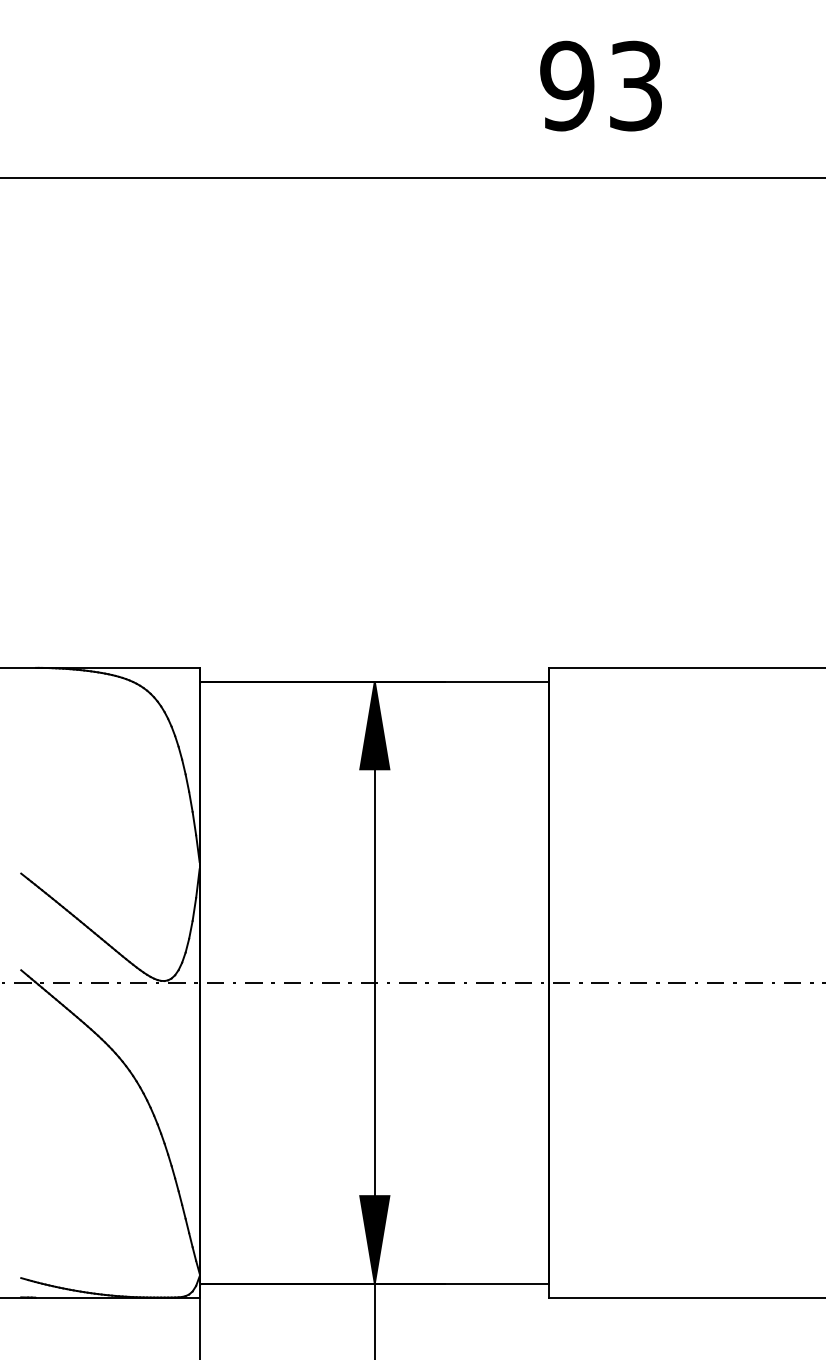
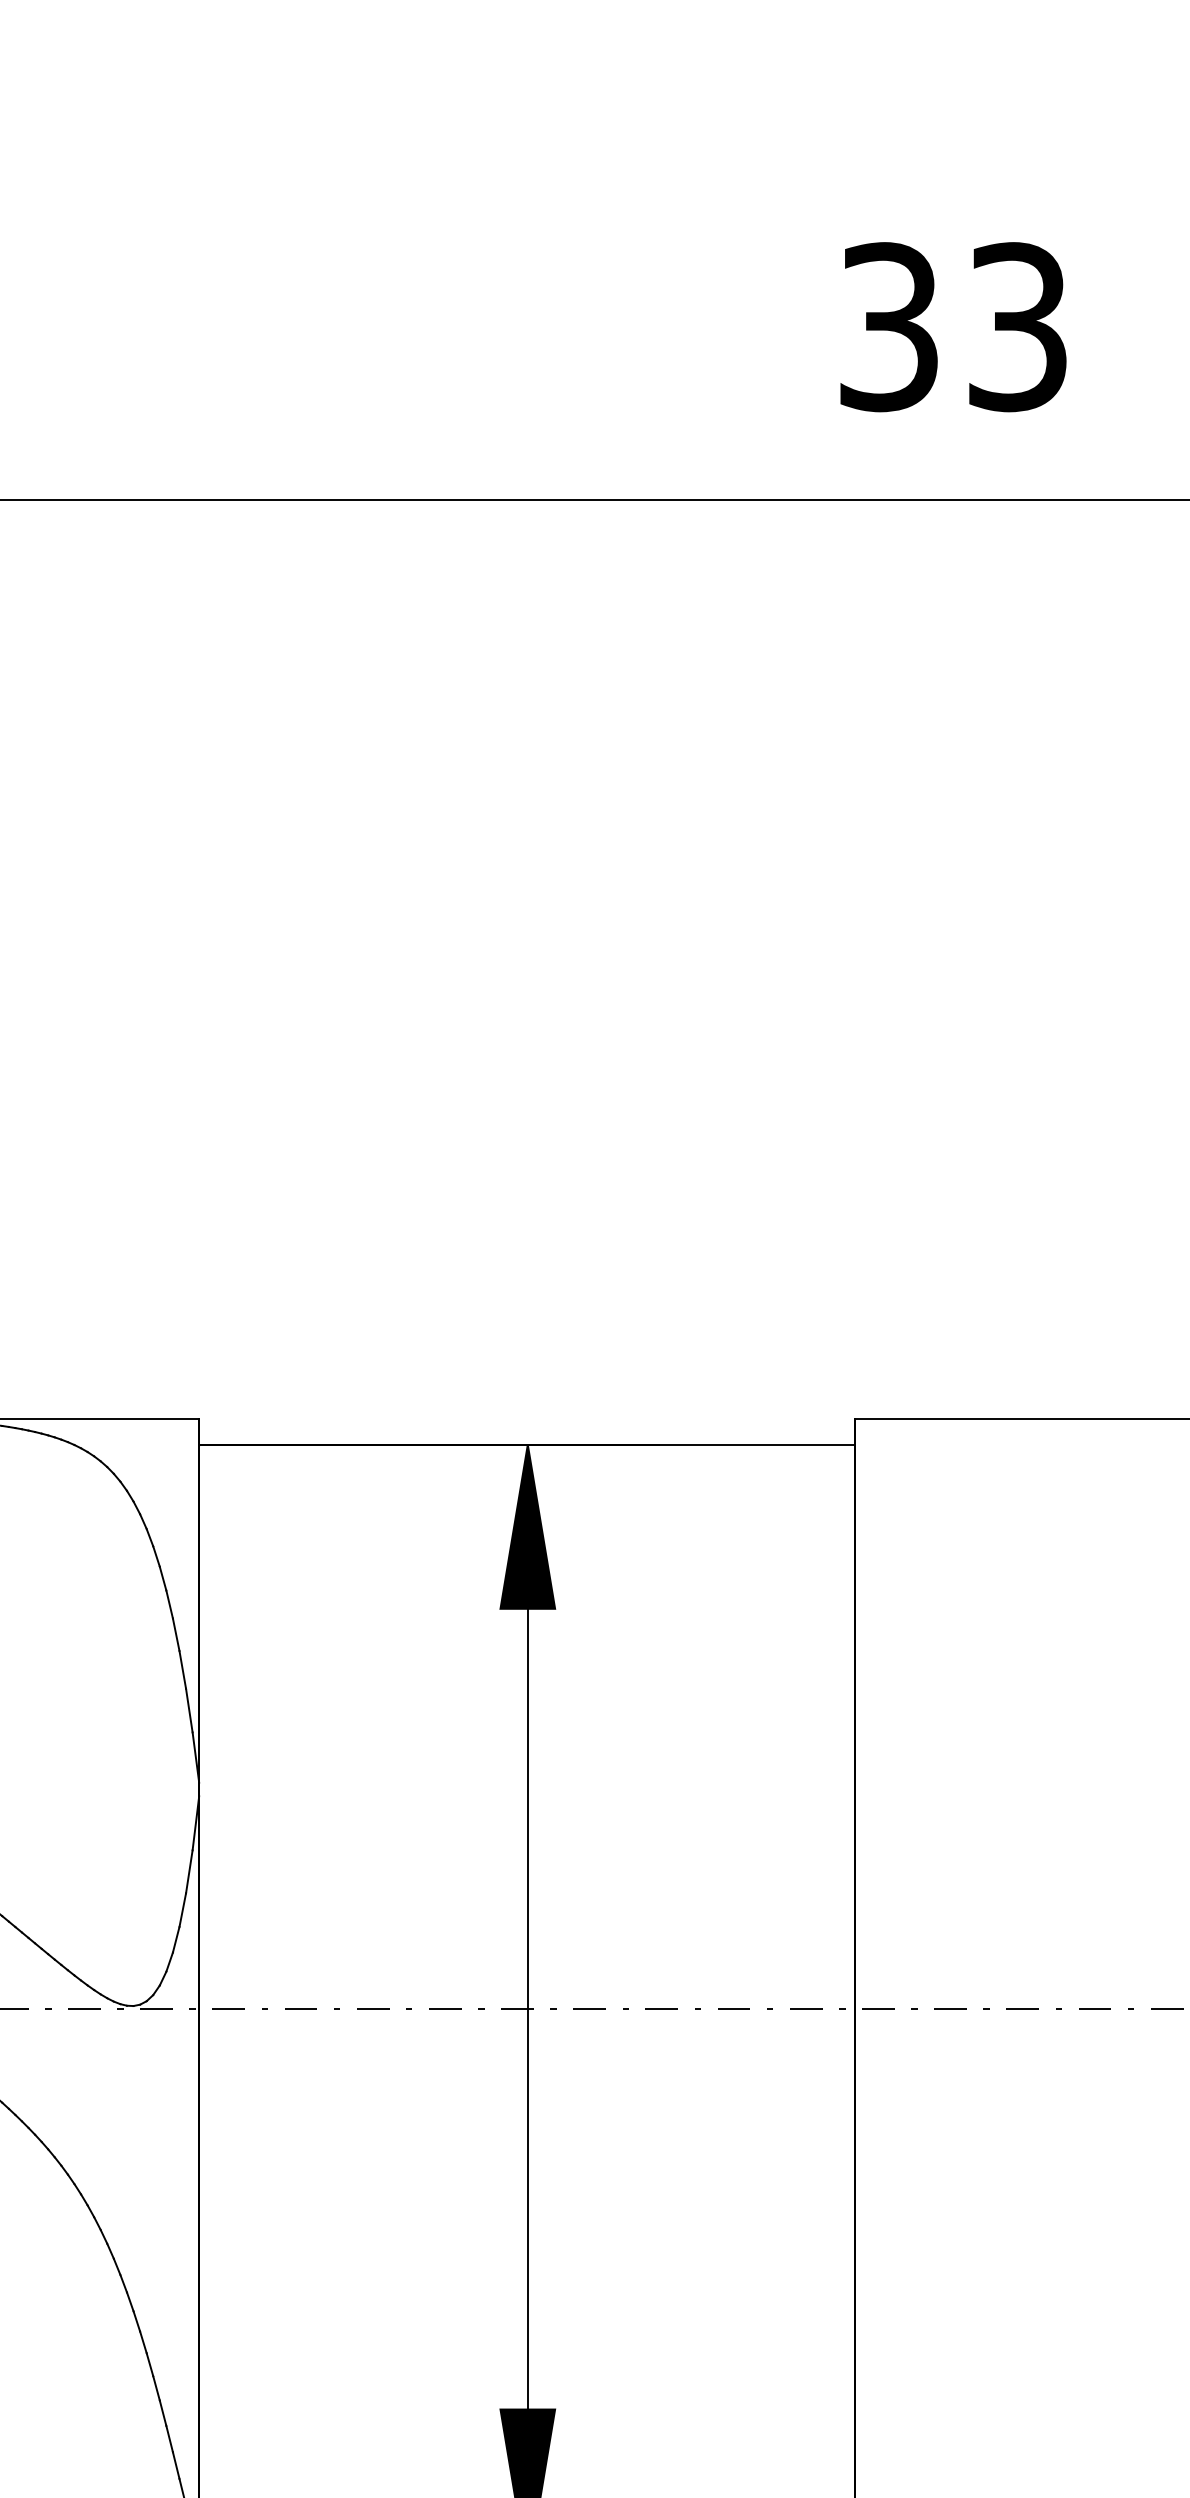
text: (567, 86) -> (889, 327), 93 -> 33

